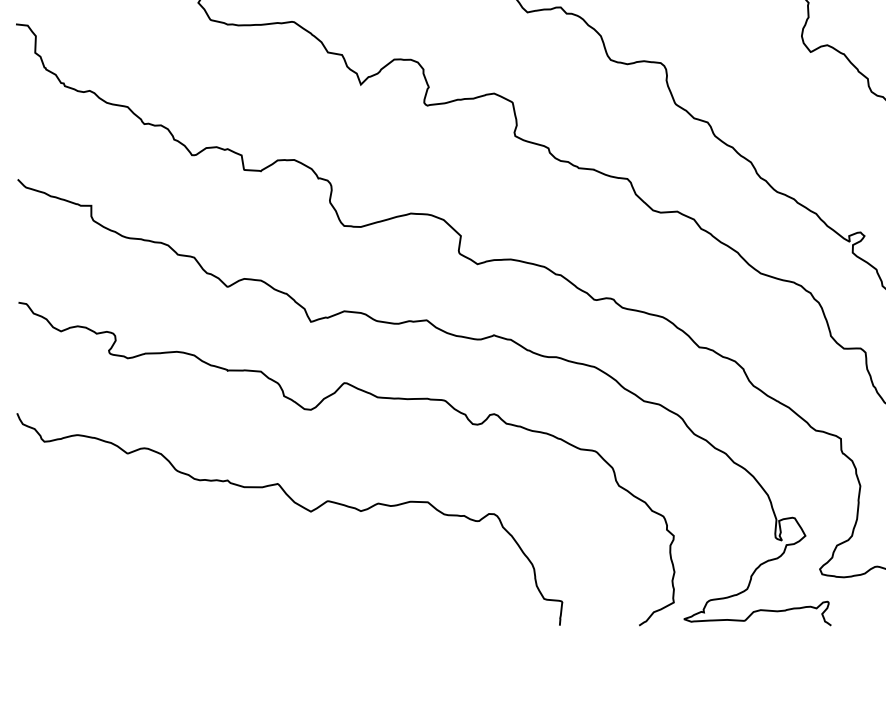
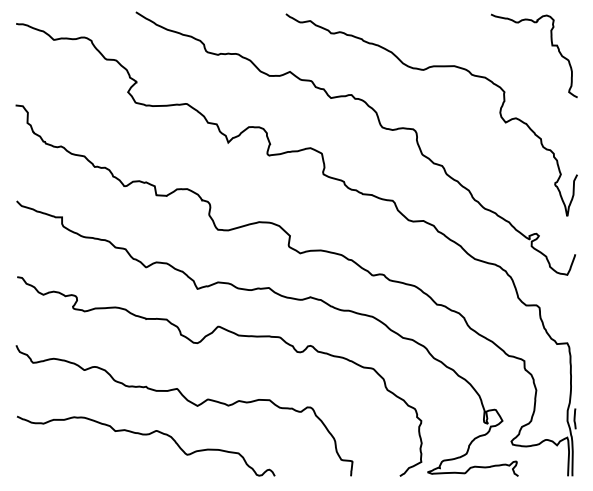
curve: (226, 559) -> (145, 435), added

